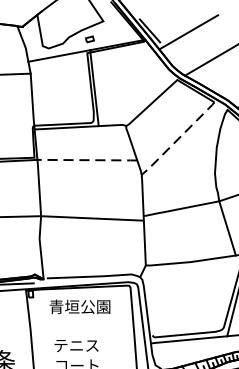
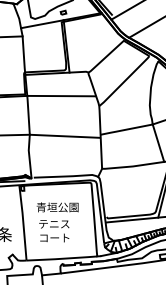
line: (178, 139) -> (124, 81), dashed -> solid
line: (87, 160) -> (61, 96), dashed -> solid
text: (79, 307) -> (57, 207), moved

